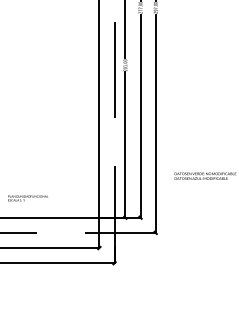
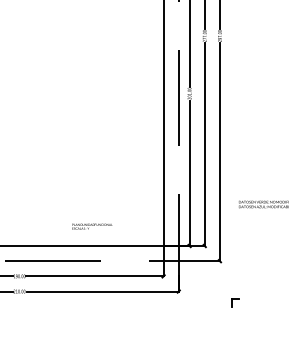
part: (171, 274) -> (235, 302), added

